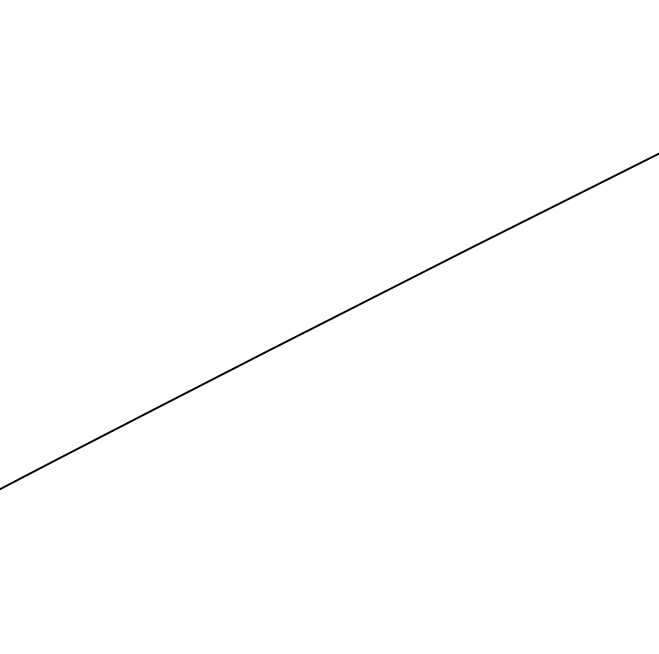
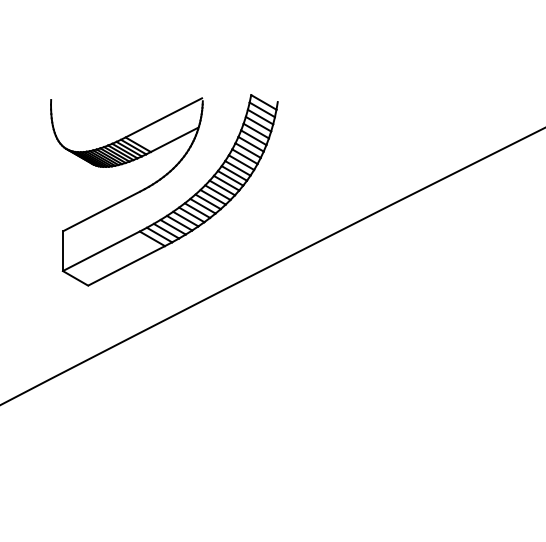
part: (191, 219) -> (158, 181), added

